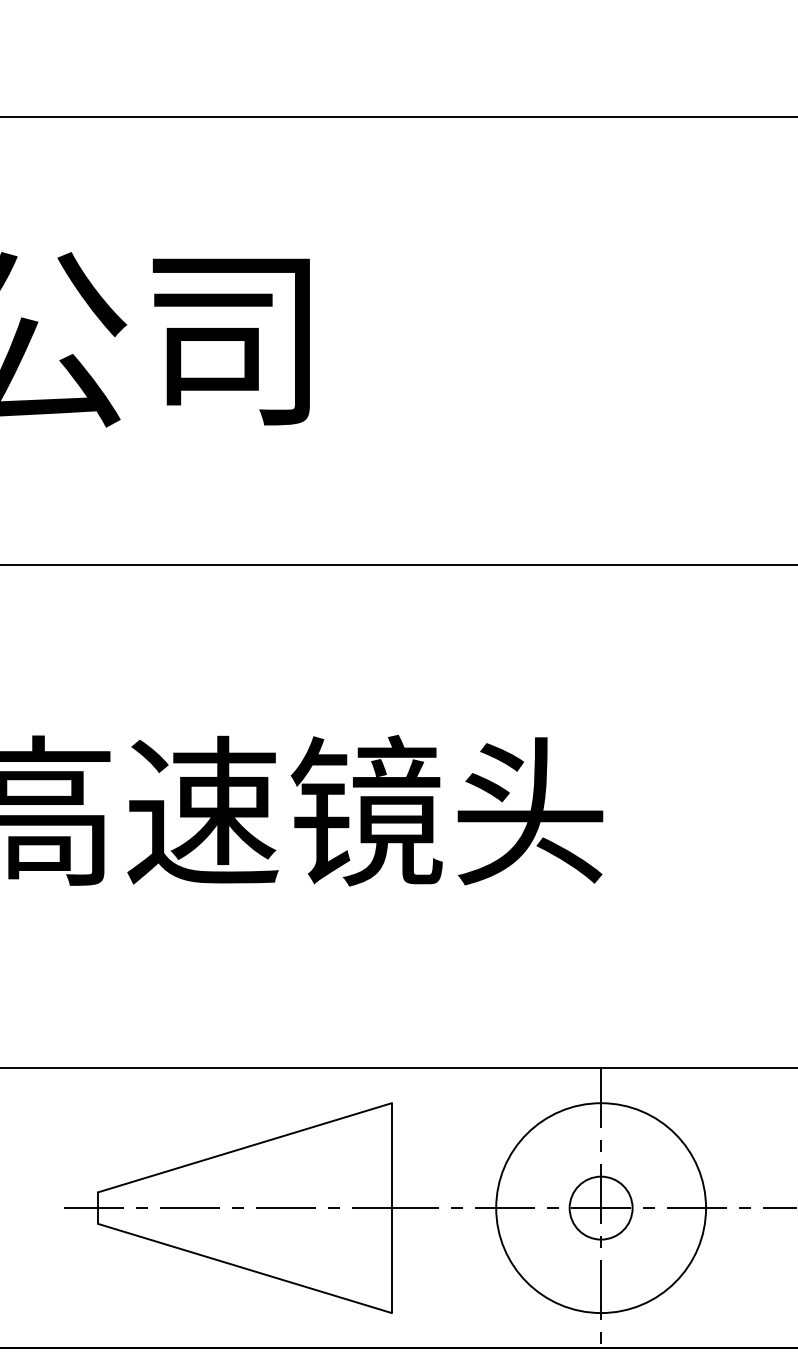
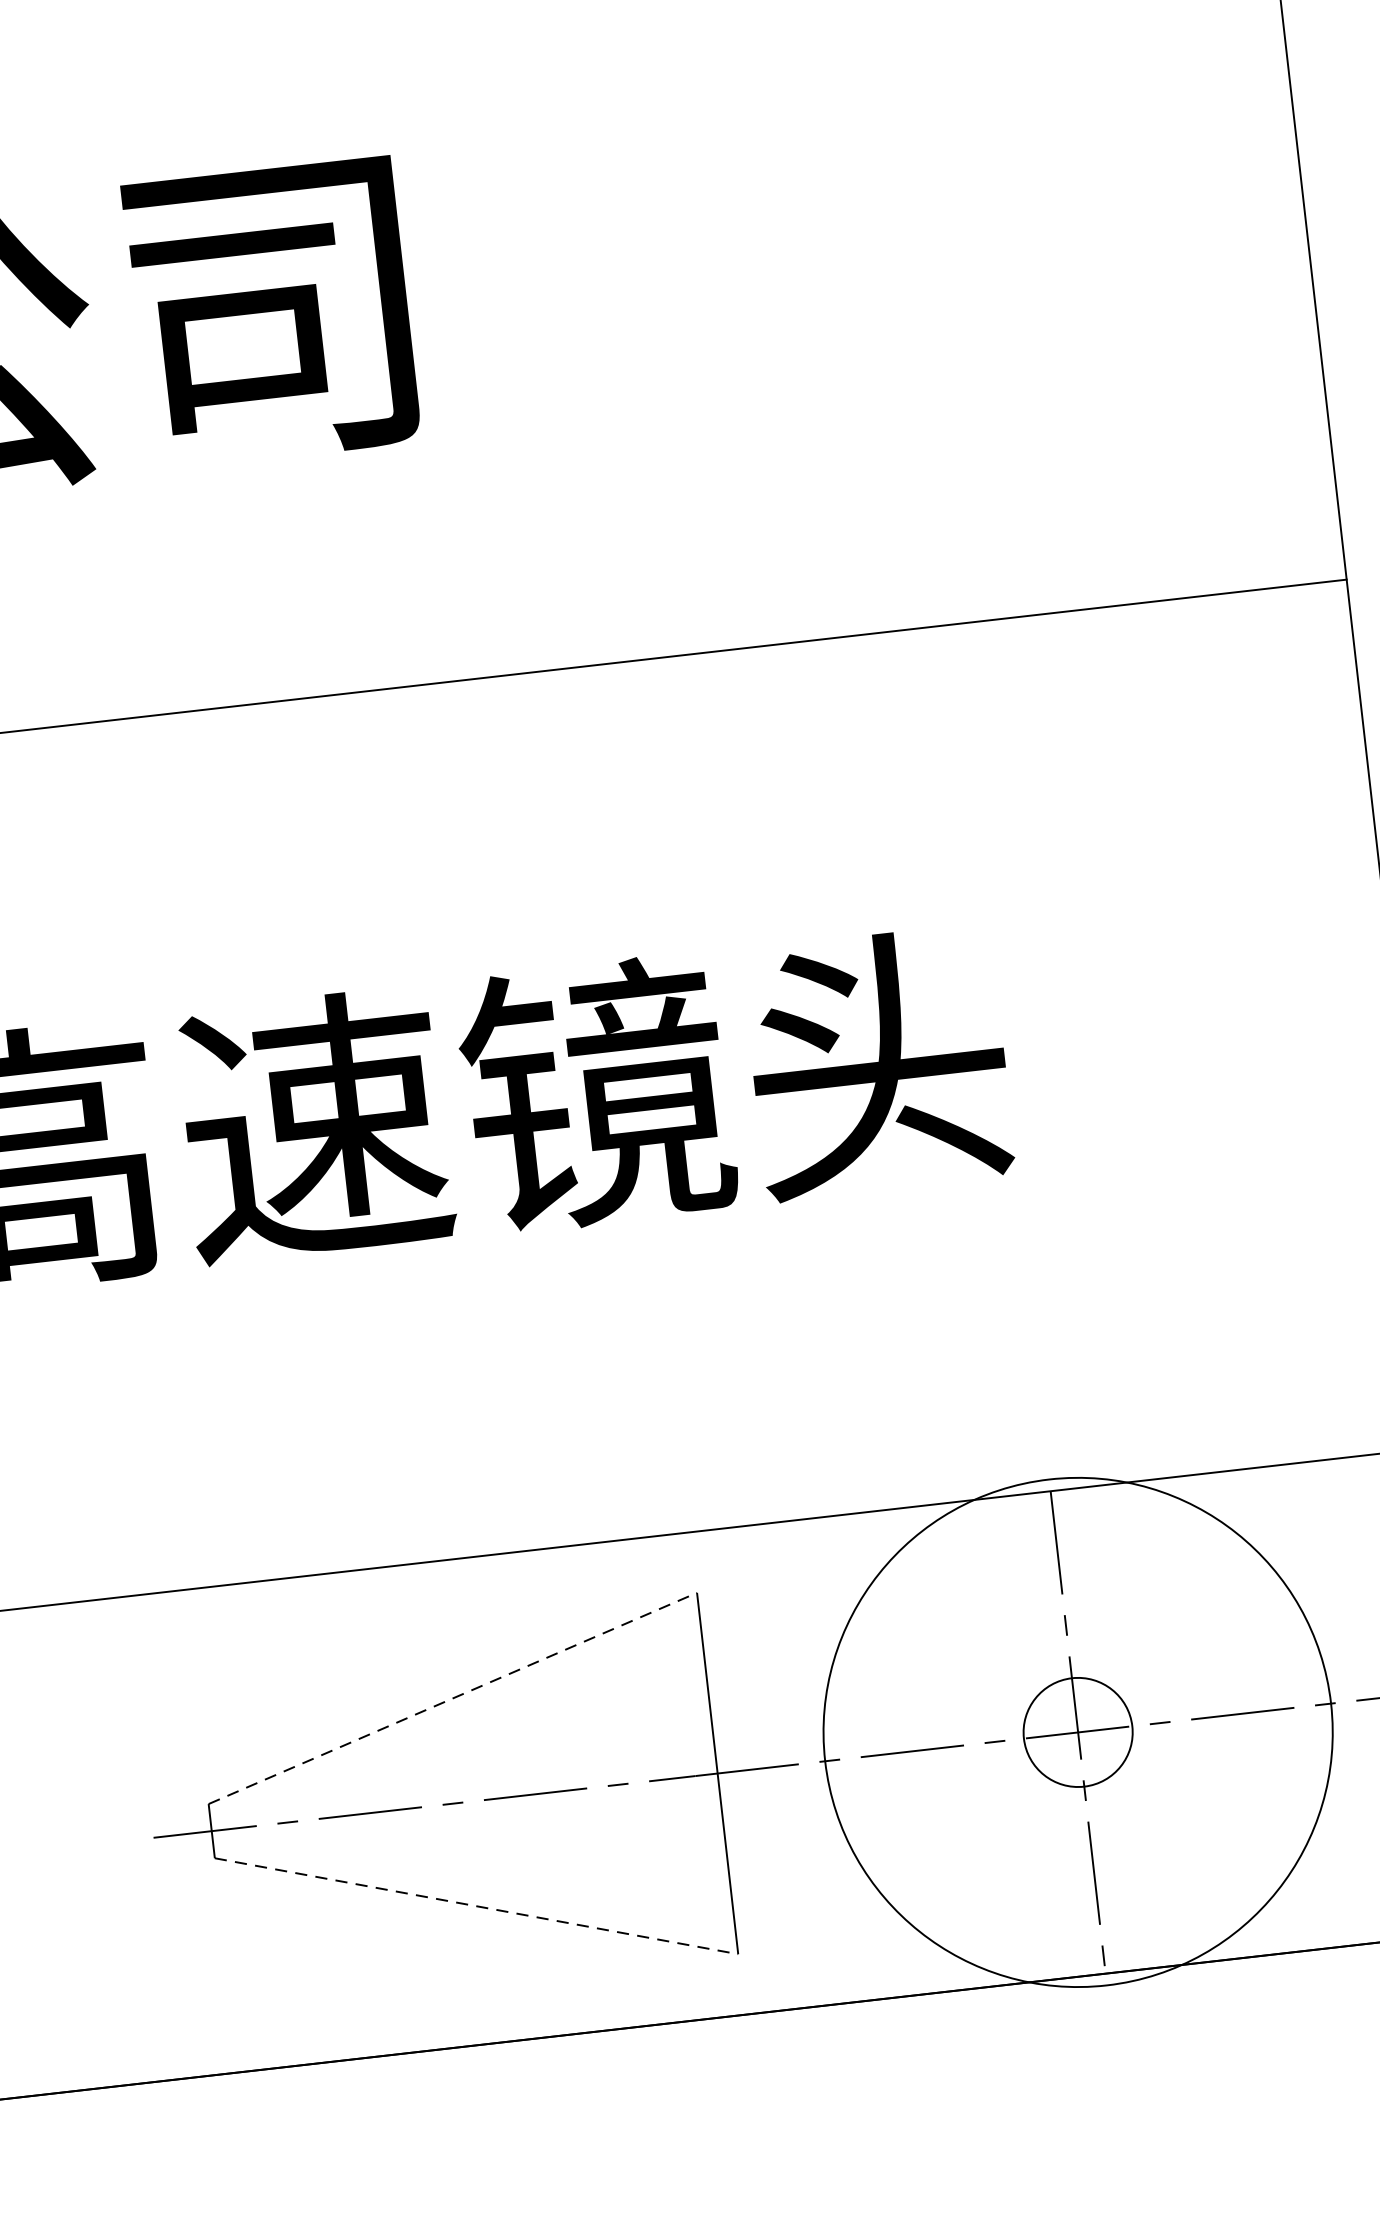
line: (244, 1147) -> (452, 1698), solid -> dashed
circle: (601, 1208) -> (1078, 1733), size x1.4
line: (244, 1268) -> (475, 1906), solid -> dashed

